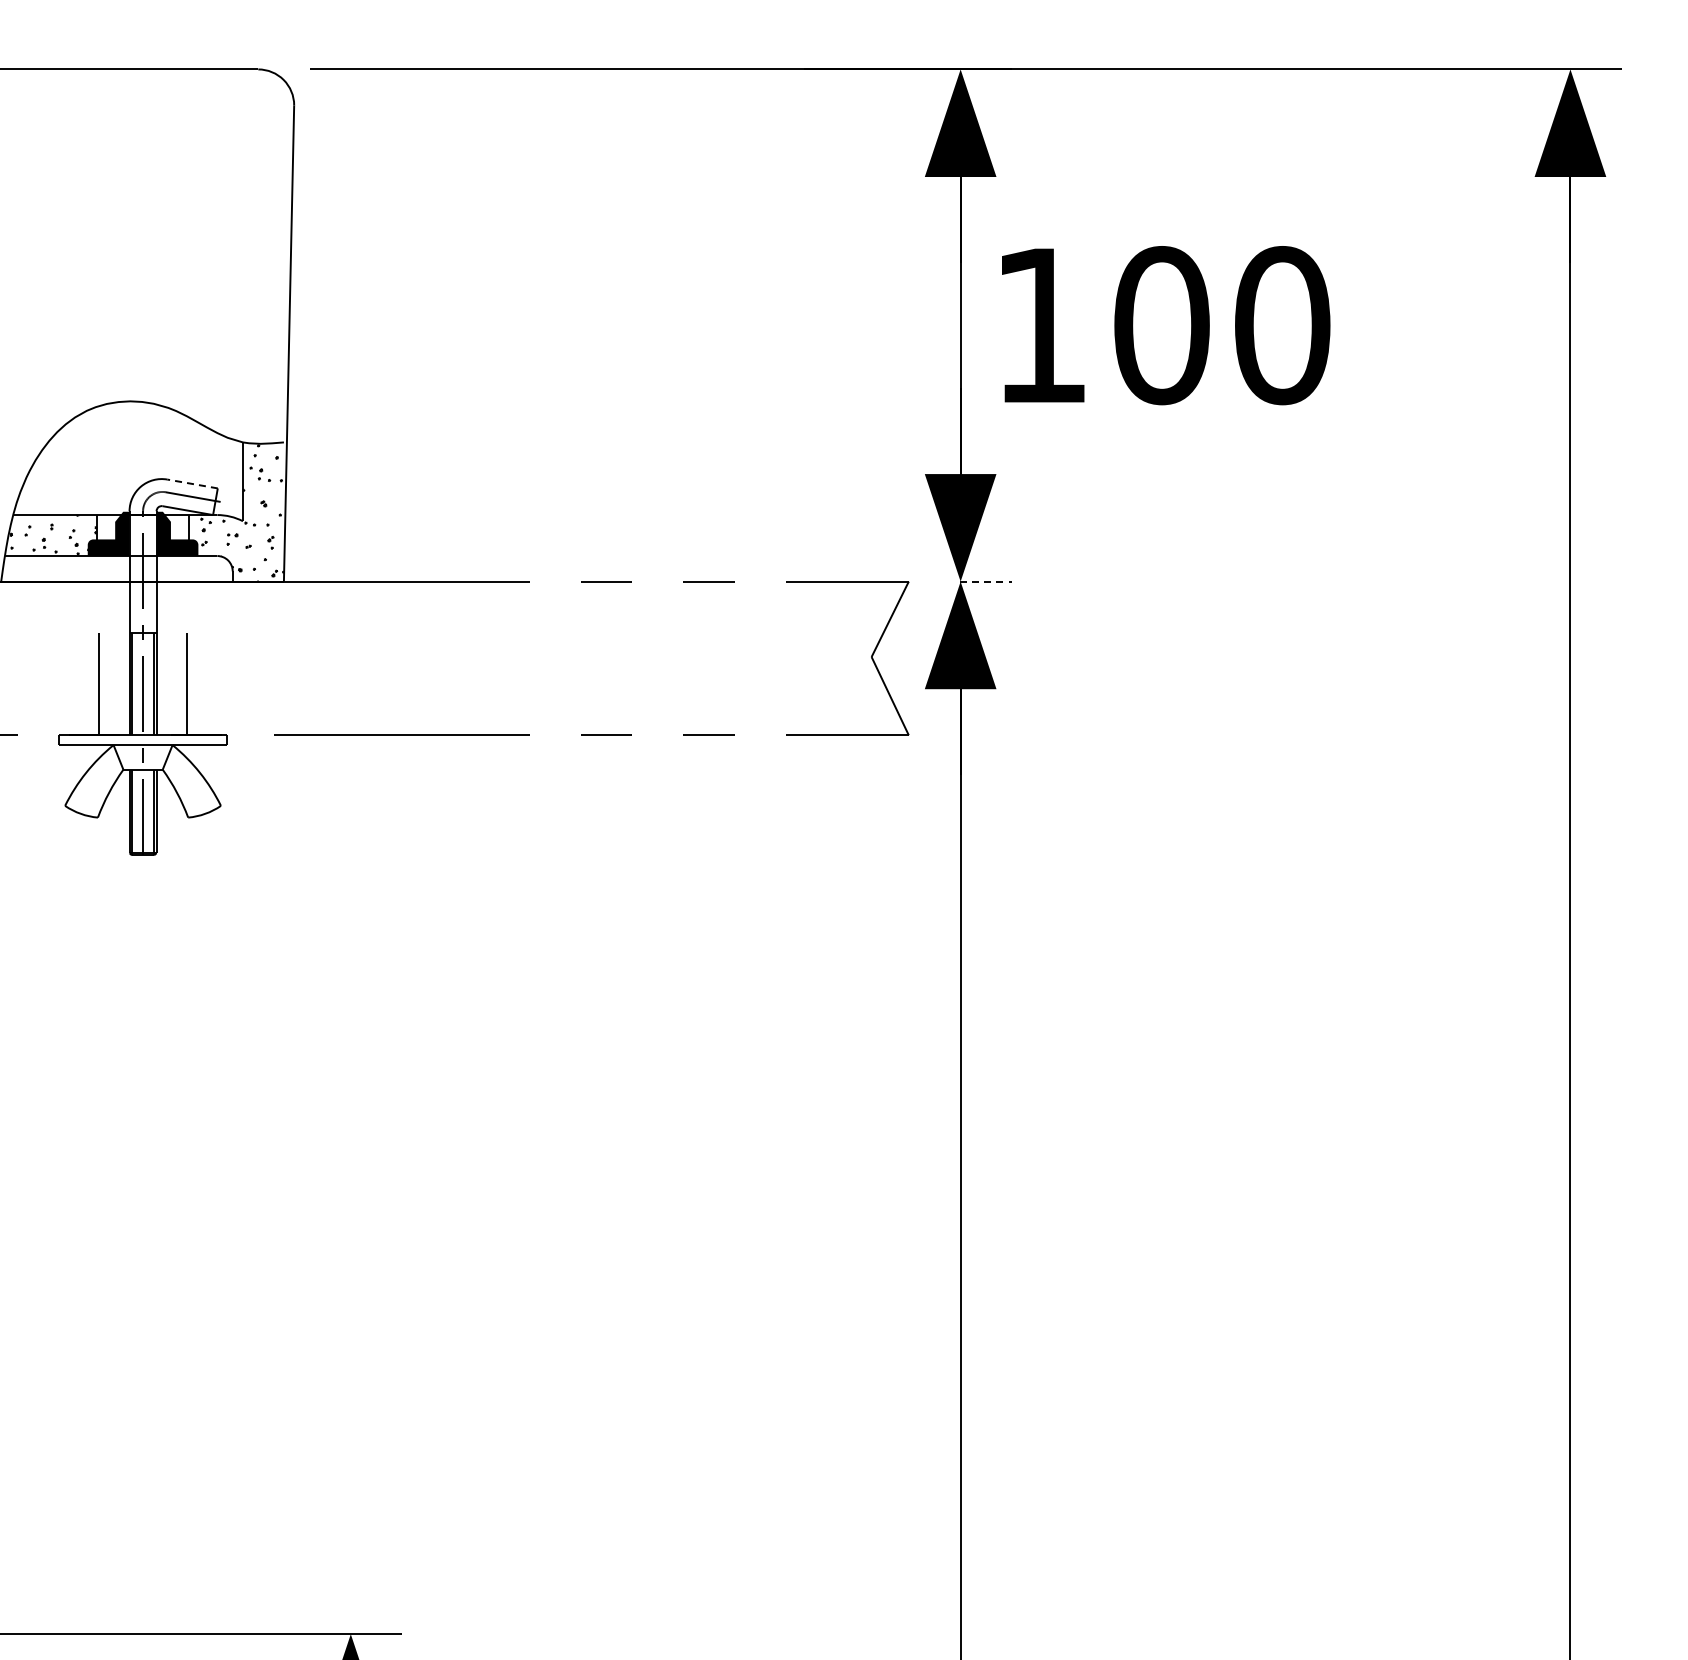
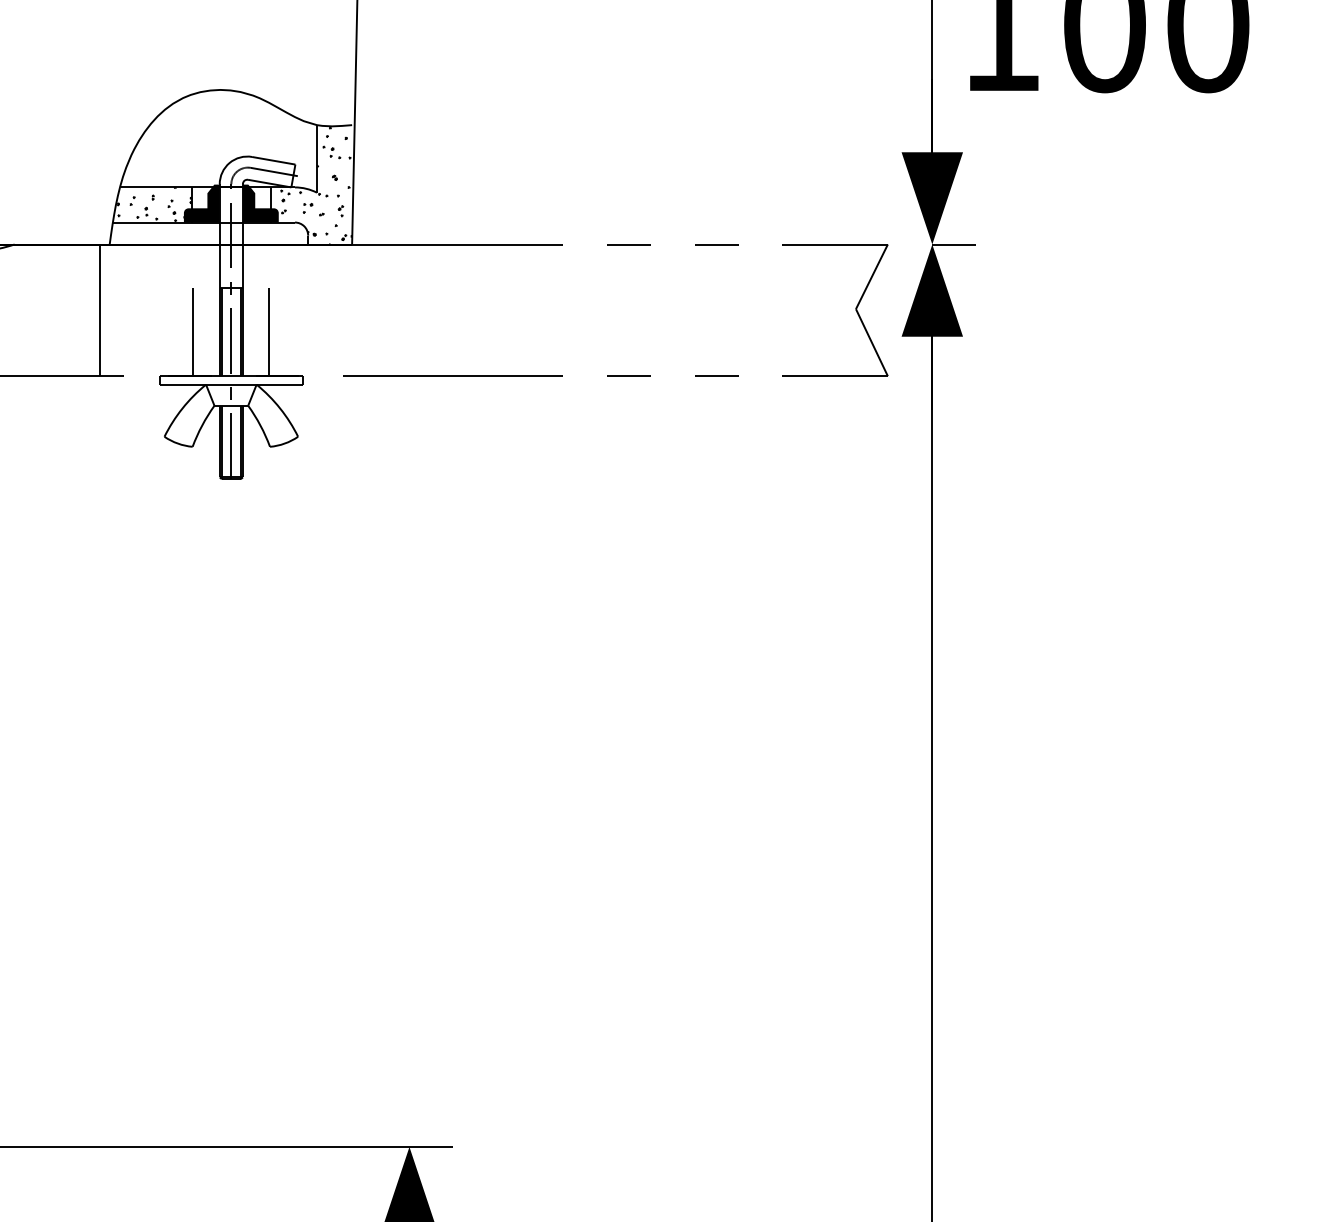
line: (192, 483) -> (273, 160), dashed -> solid
line: (985, 581) -> (953, 244), dashed -> solid

